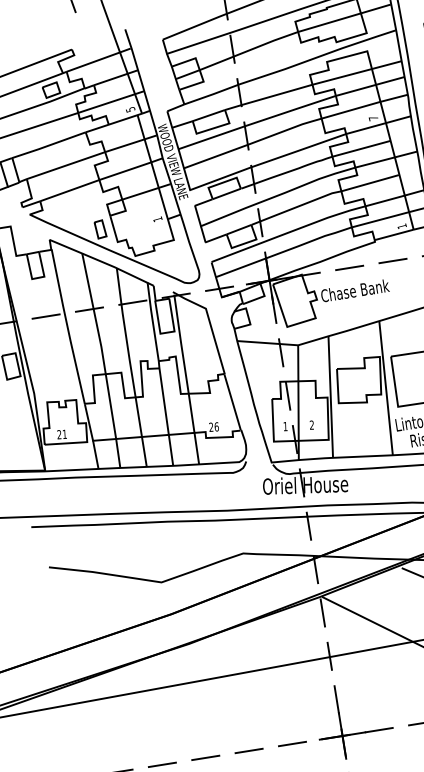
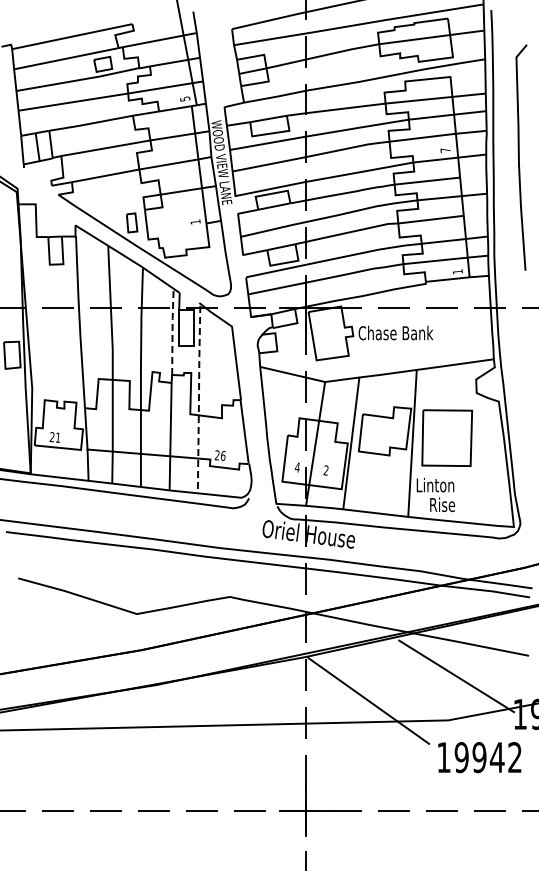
line: (152, 320) -> (172, 330), solid -> dashed
line: (186, 379) -> (198, 399), solid -> dashed
text: (284, 426) -> (296, 467), 1 -> 4

